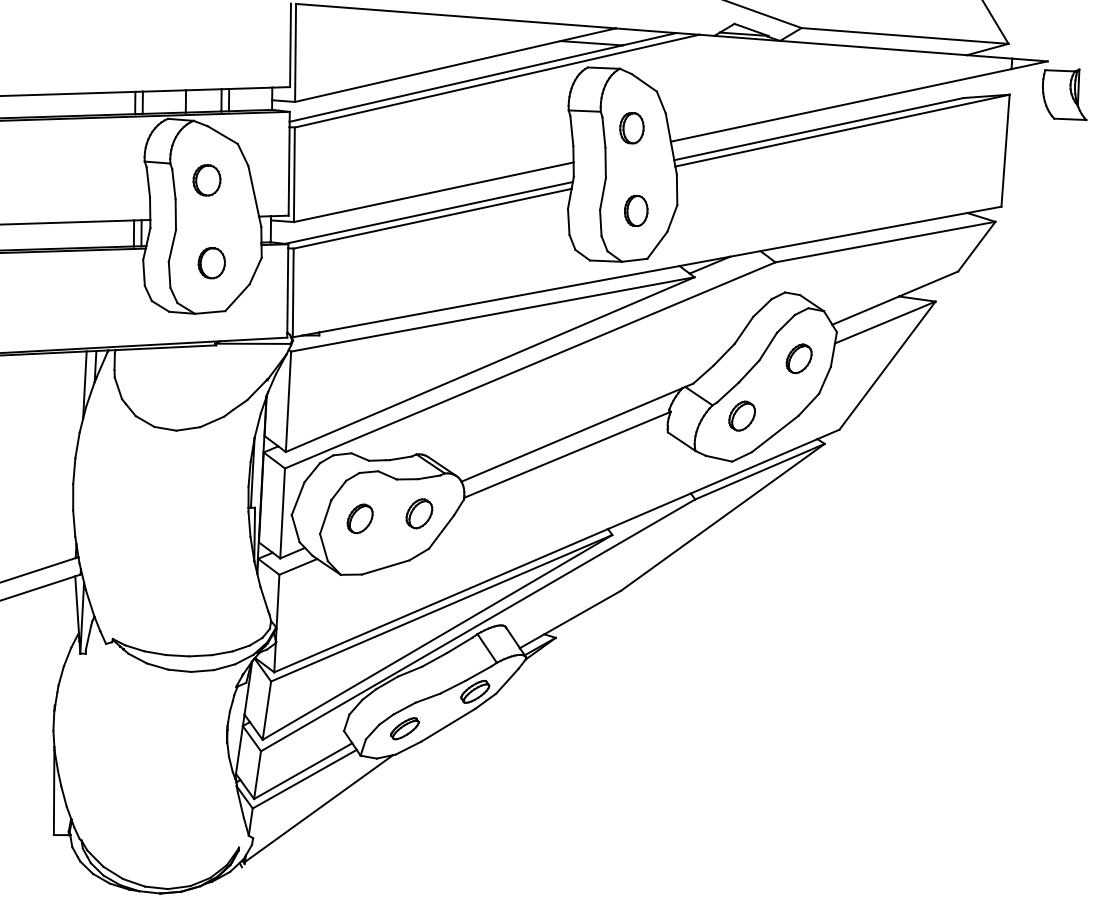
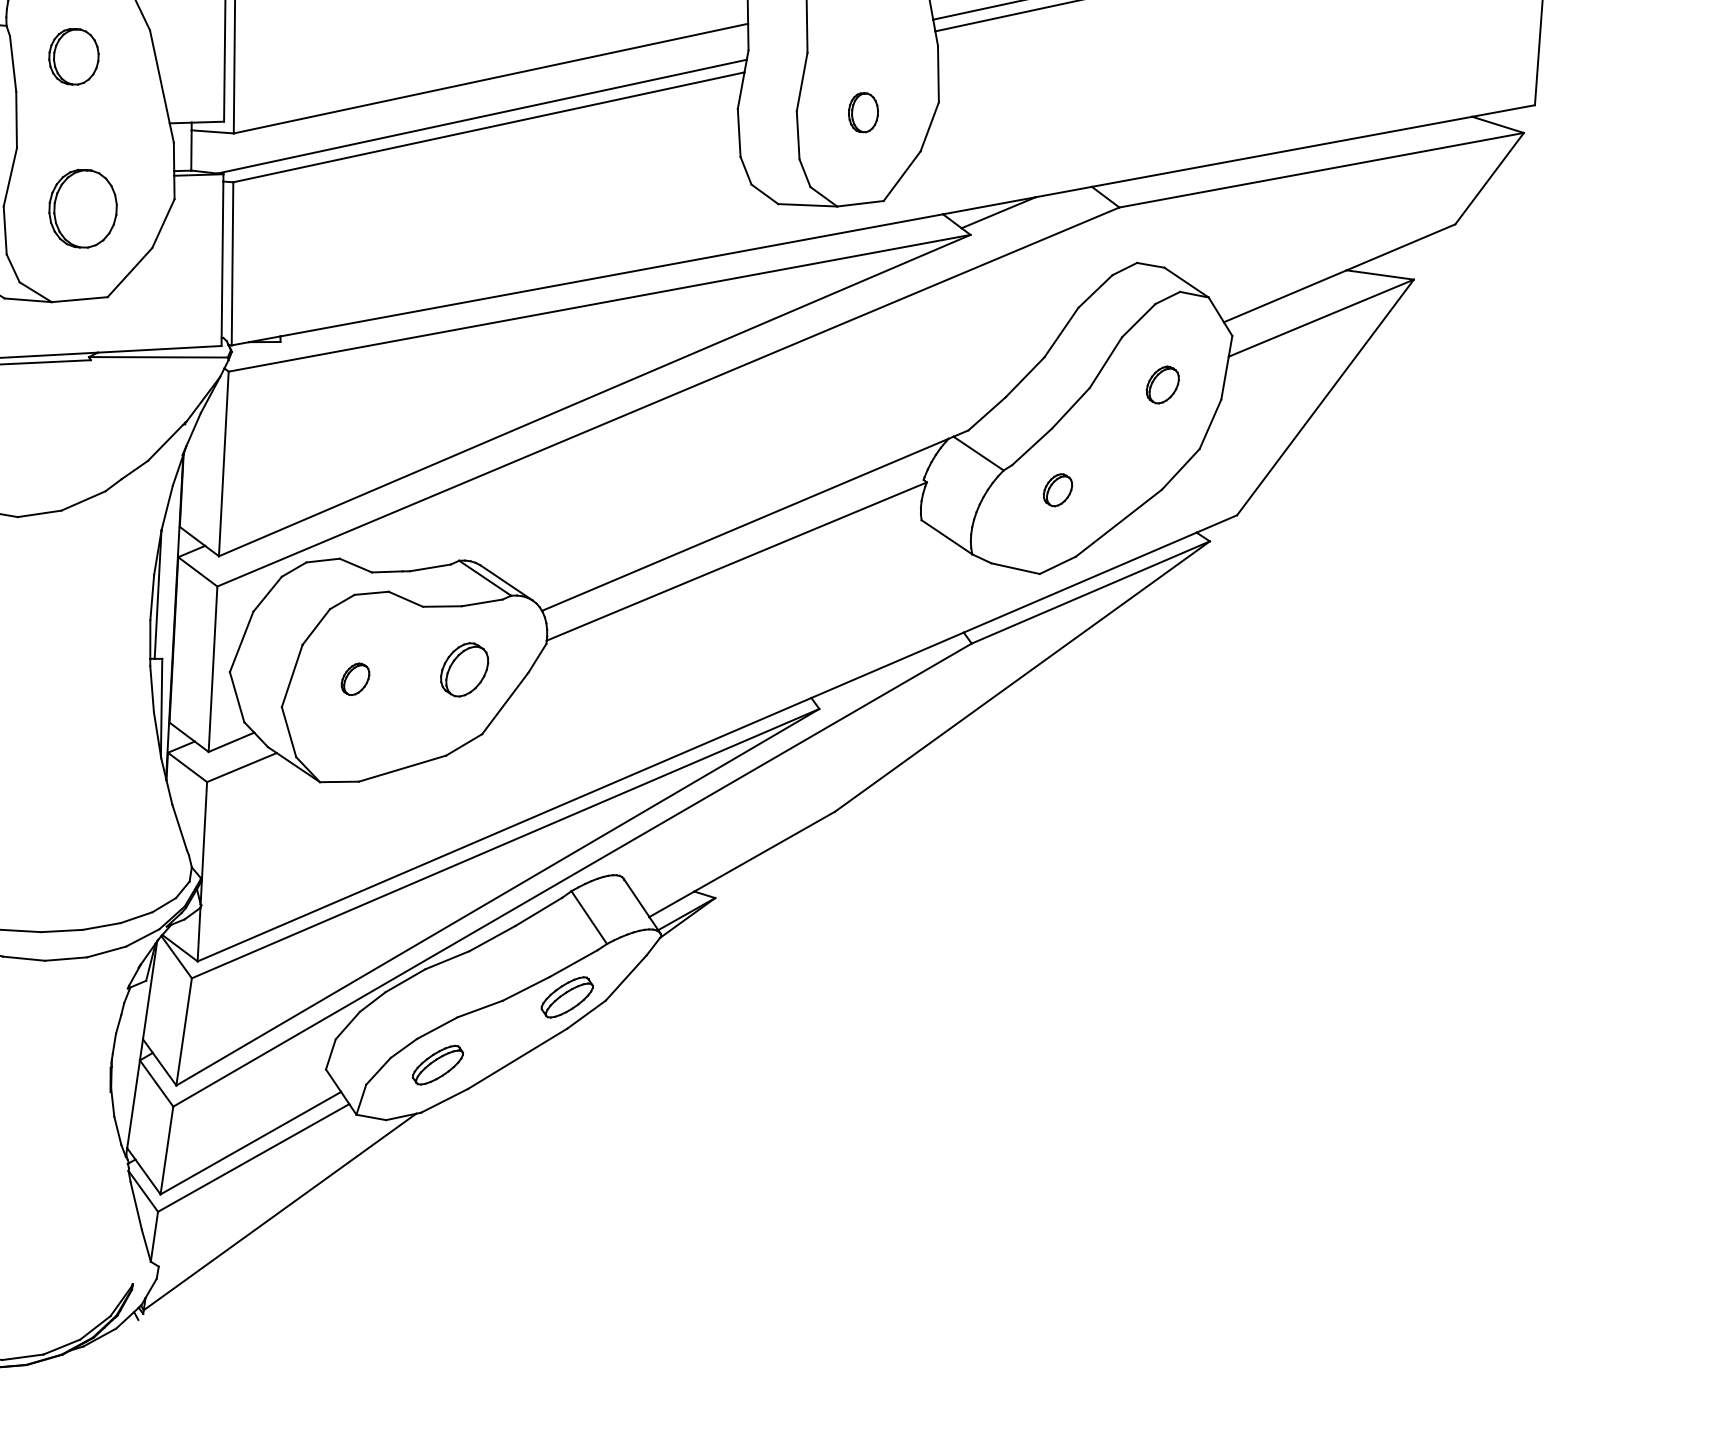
part: (636, 210) -> (863, 112), size x0.7
part: (211, 263) -> (82, 209), size x1.4
part: (798, 358) -> (1161, 384), size x0.7
part: (741, 415) -> (1056, 489), size x0.6
part: (359, 518) -> (354, 678), size x0.6

